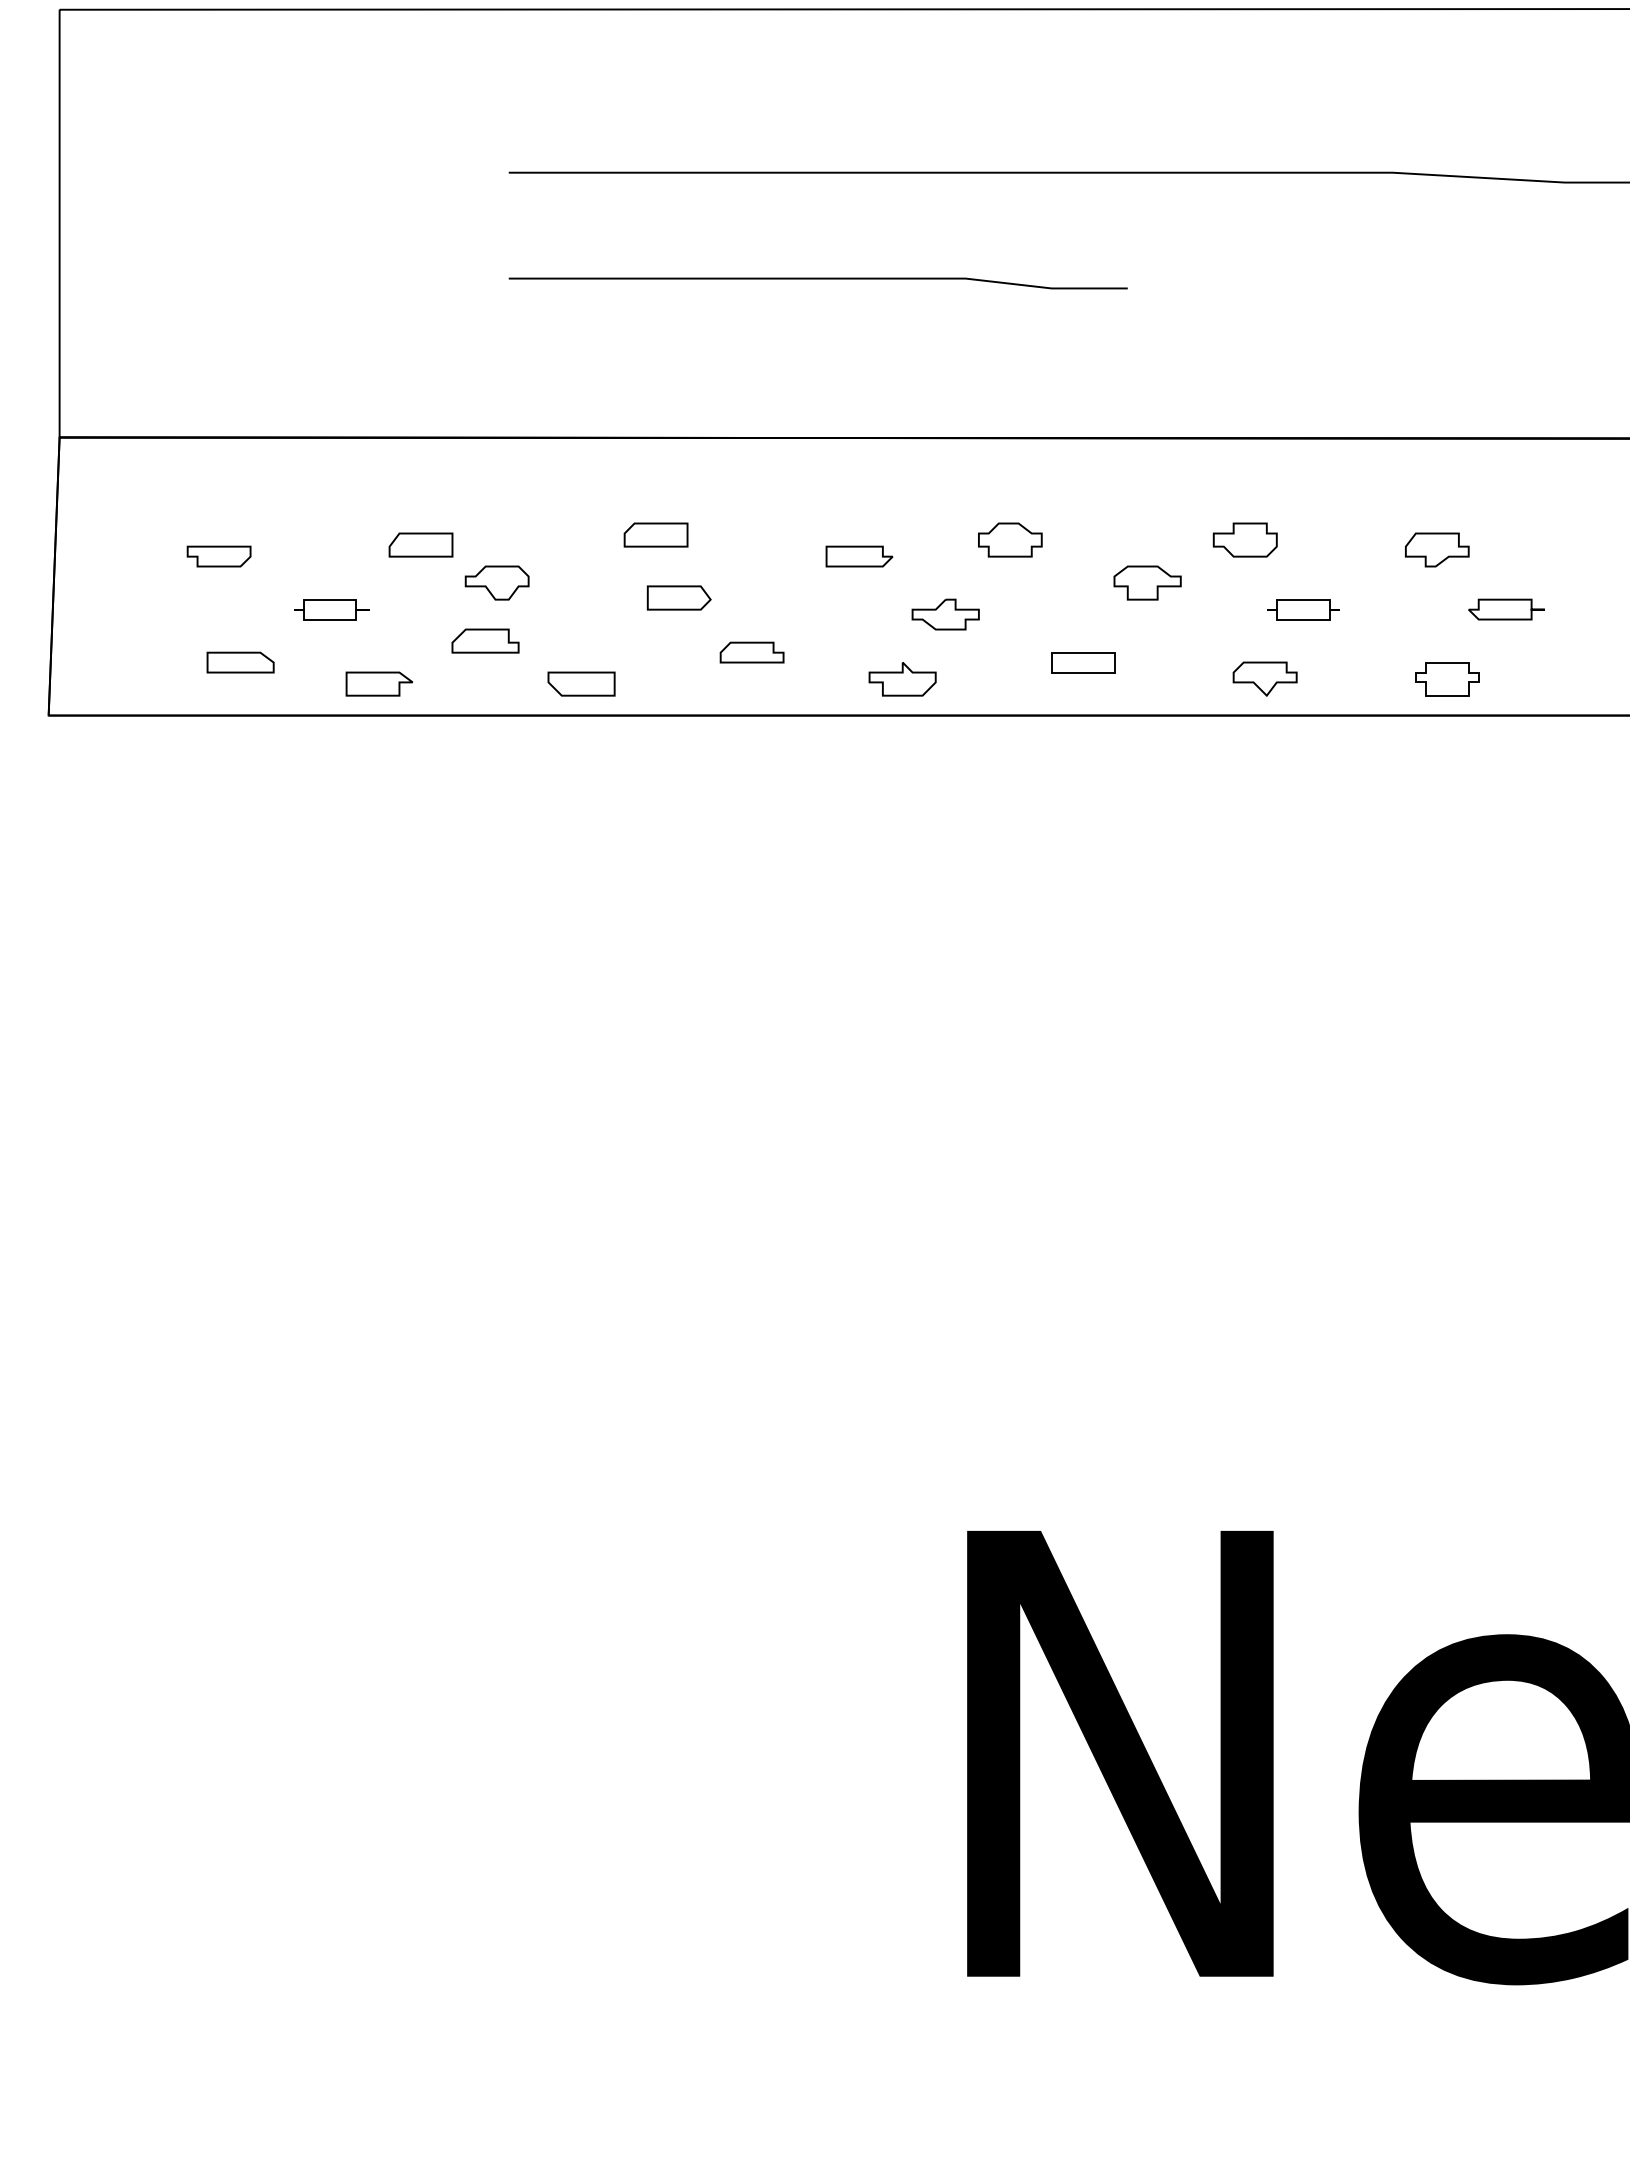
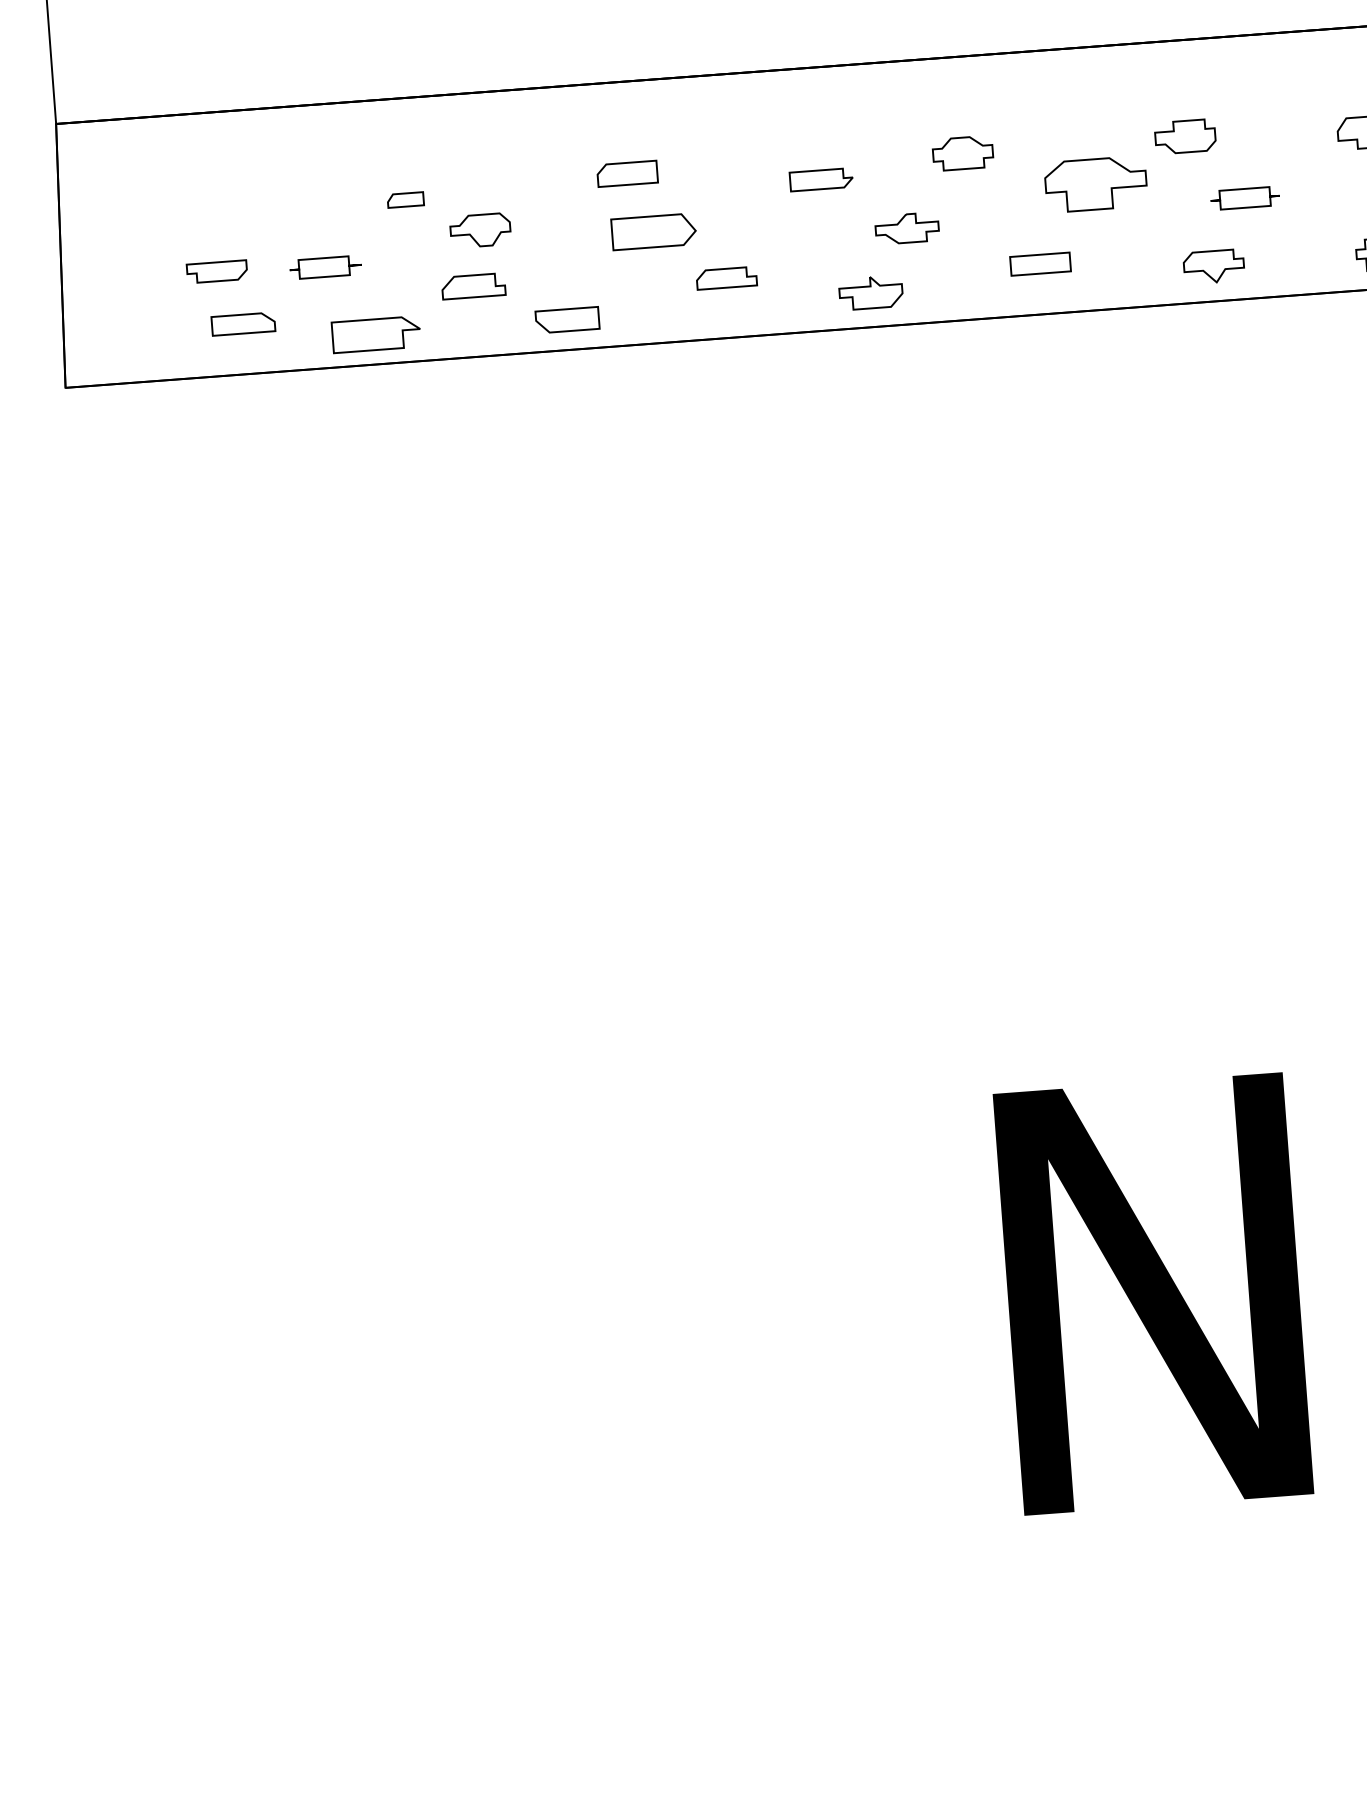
part: (420, 544) -> (405, 199), size x0.6
part: (218, 556) -> (216, 271), moved
part: (1147, 582) -> (1095, 183), size x1.6
part: (678, 597) -> (653, 231), size x1.4
part: (379, 683) -> (376, 333), size x1.4

